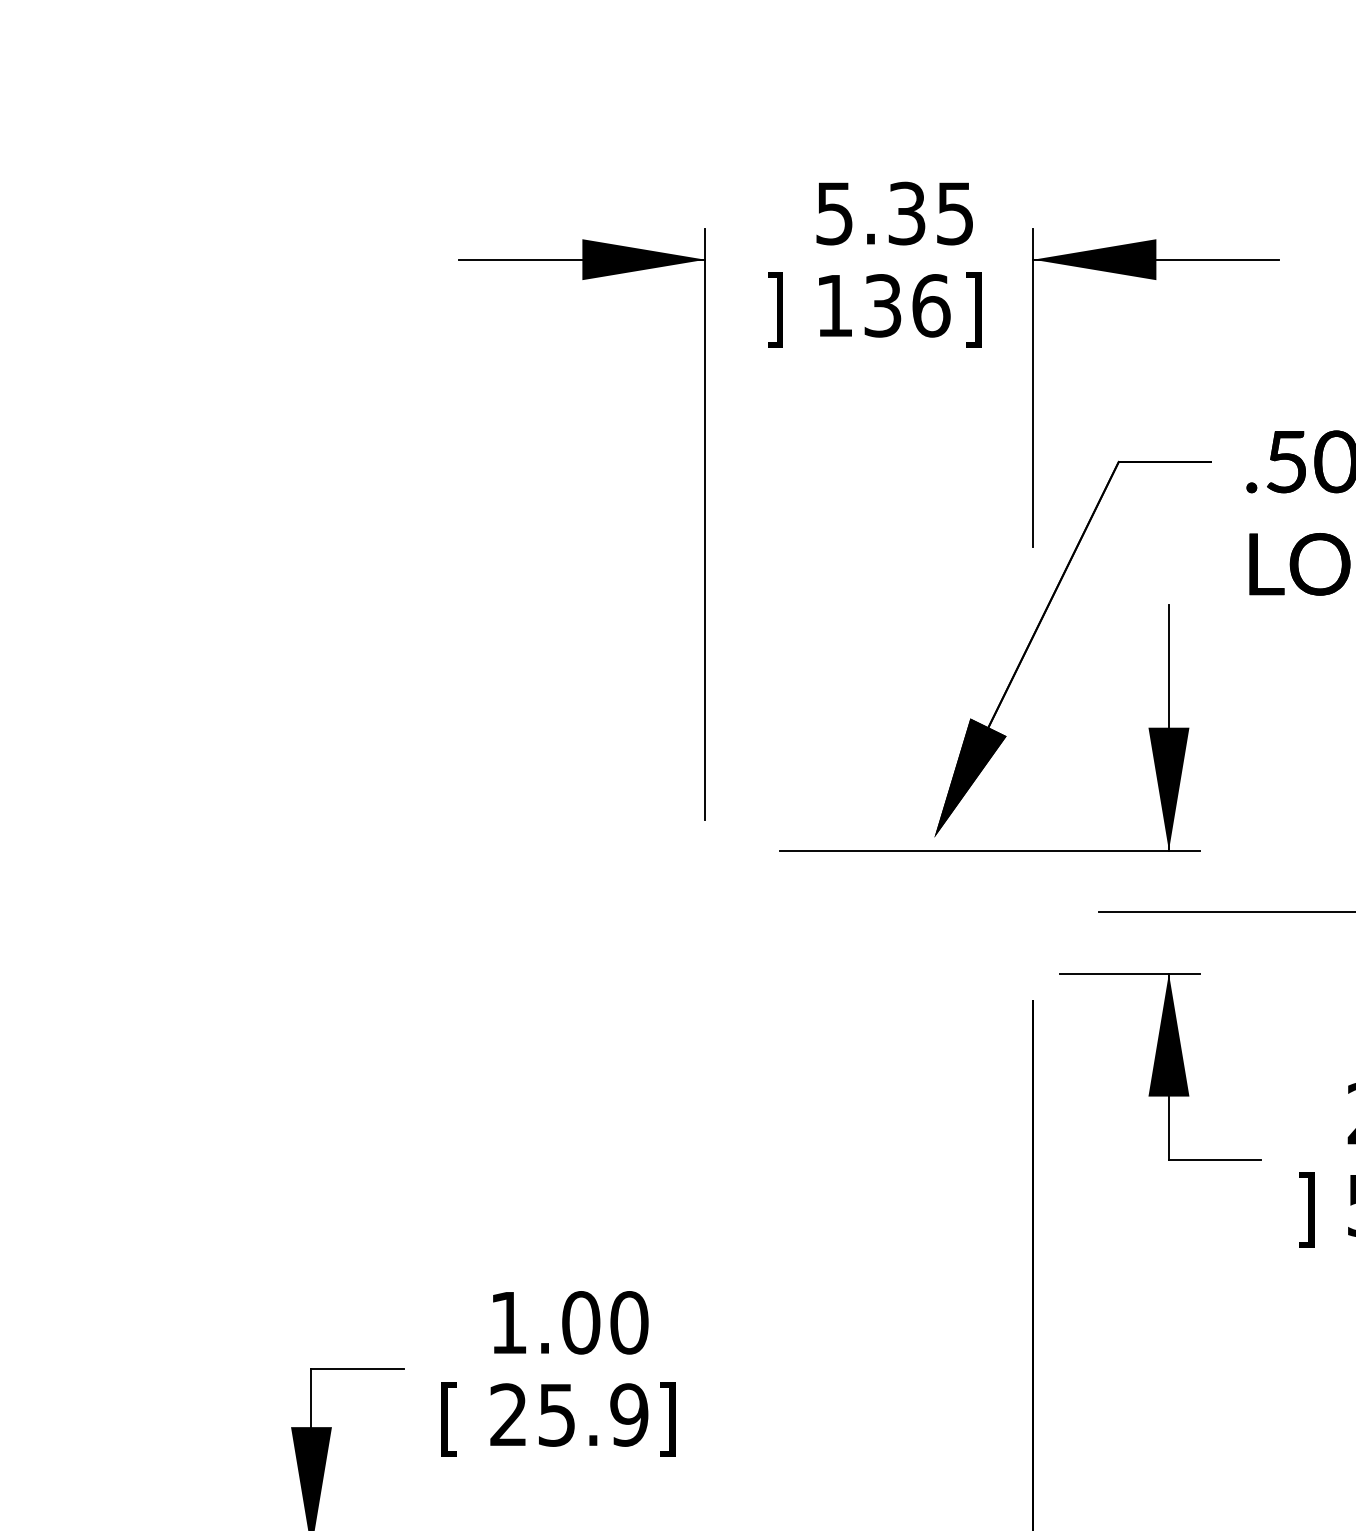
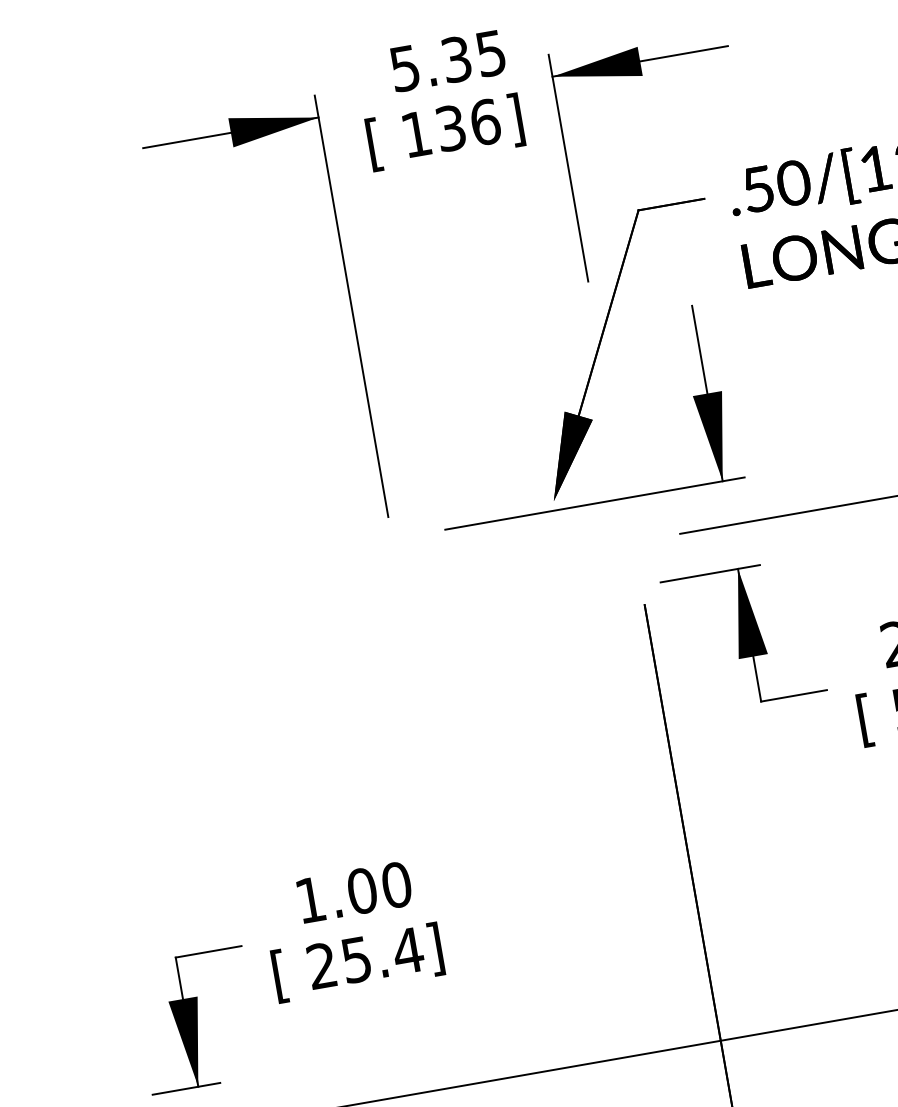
text: (774, 309) -> (374, 144), ] -> [
text: (1306, 1209) -> (865, 720), ] -> [
text: (629, 1414) -> (408, 950), 25.9 -> 25.4

